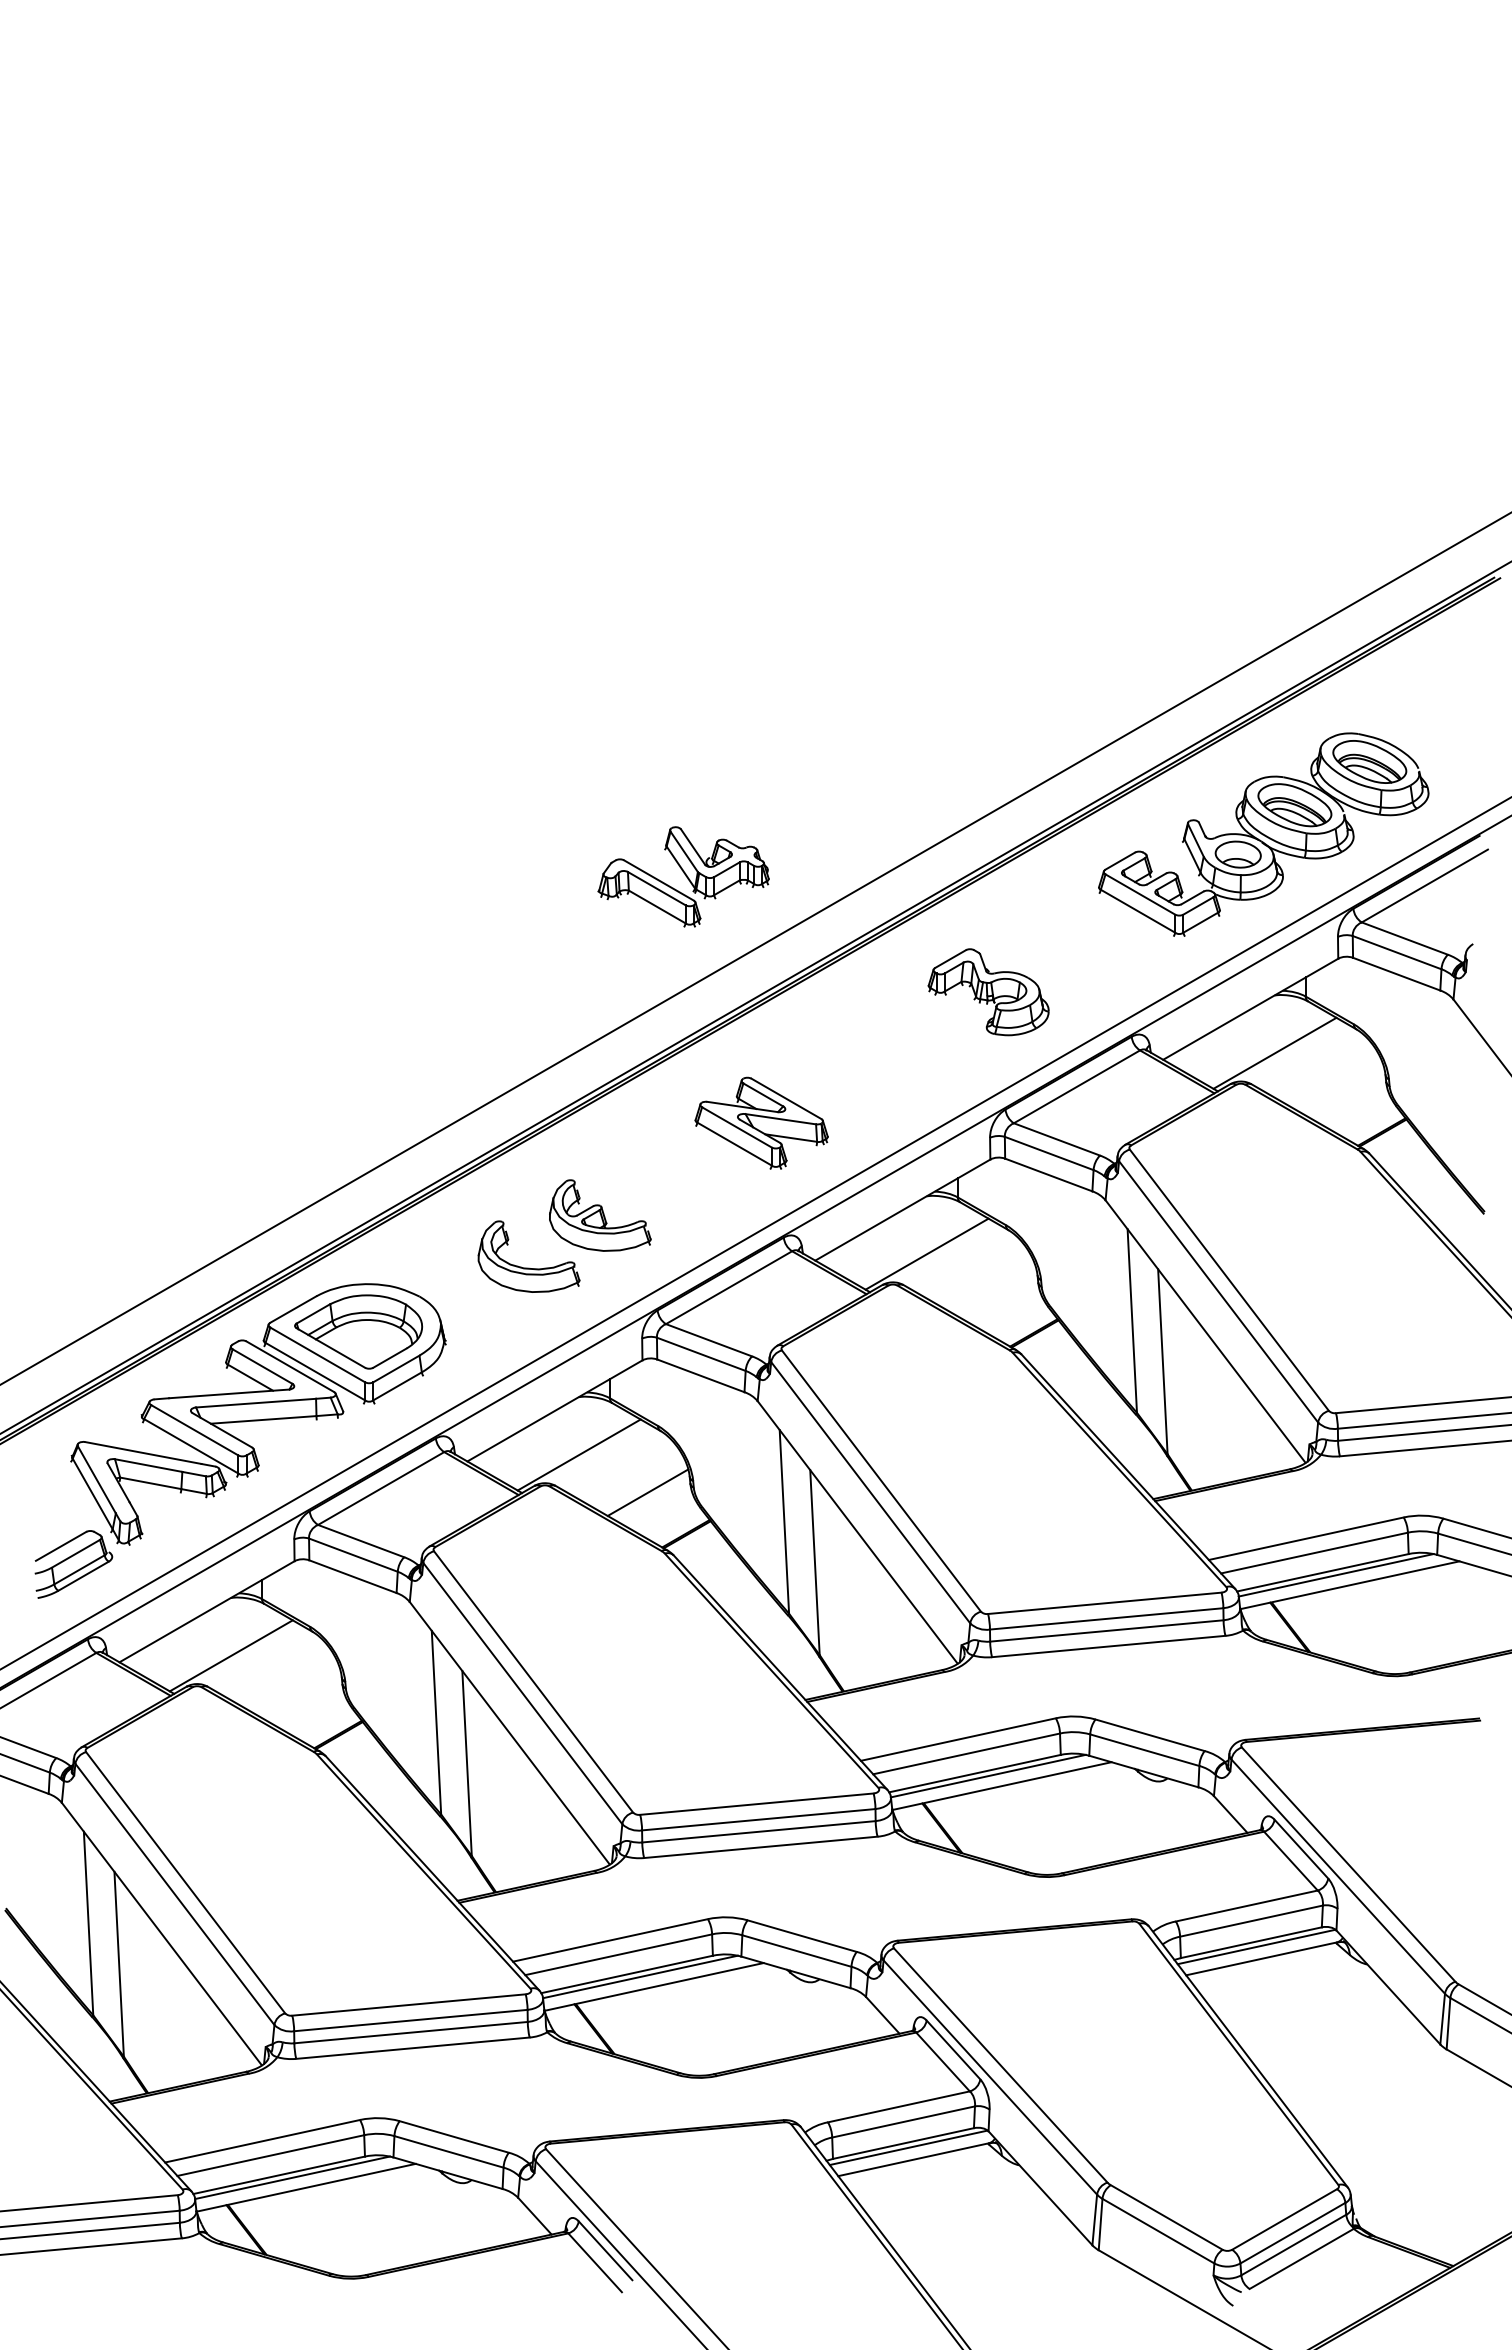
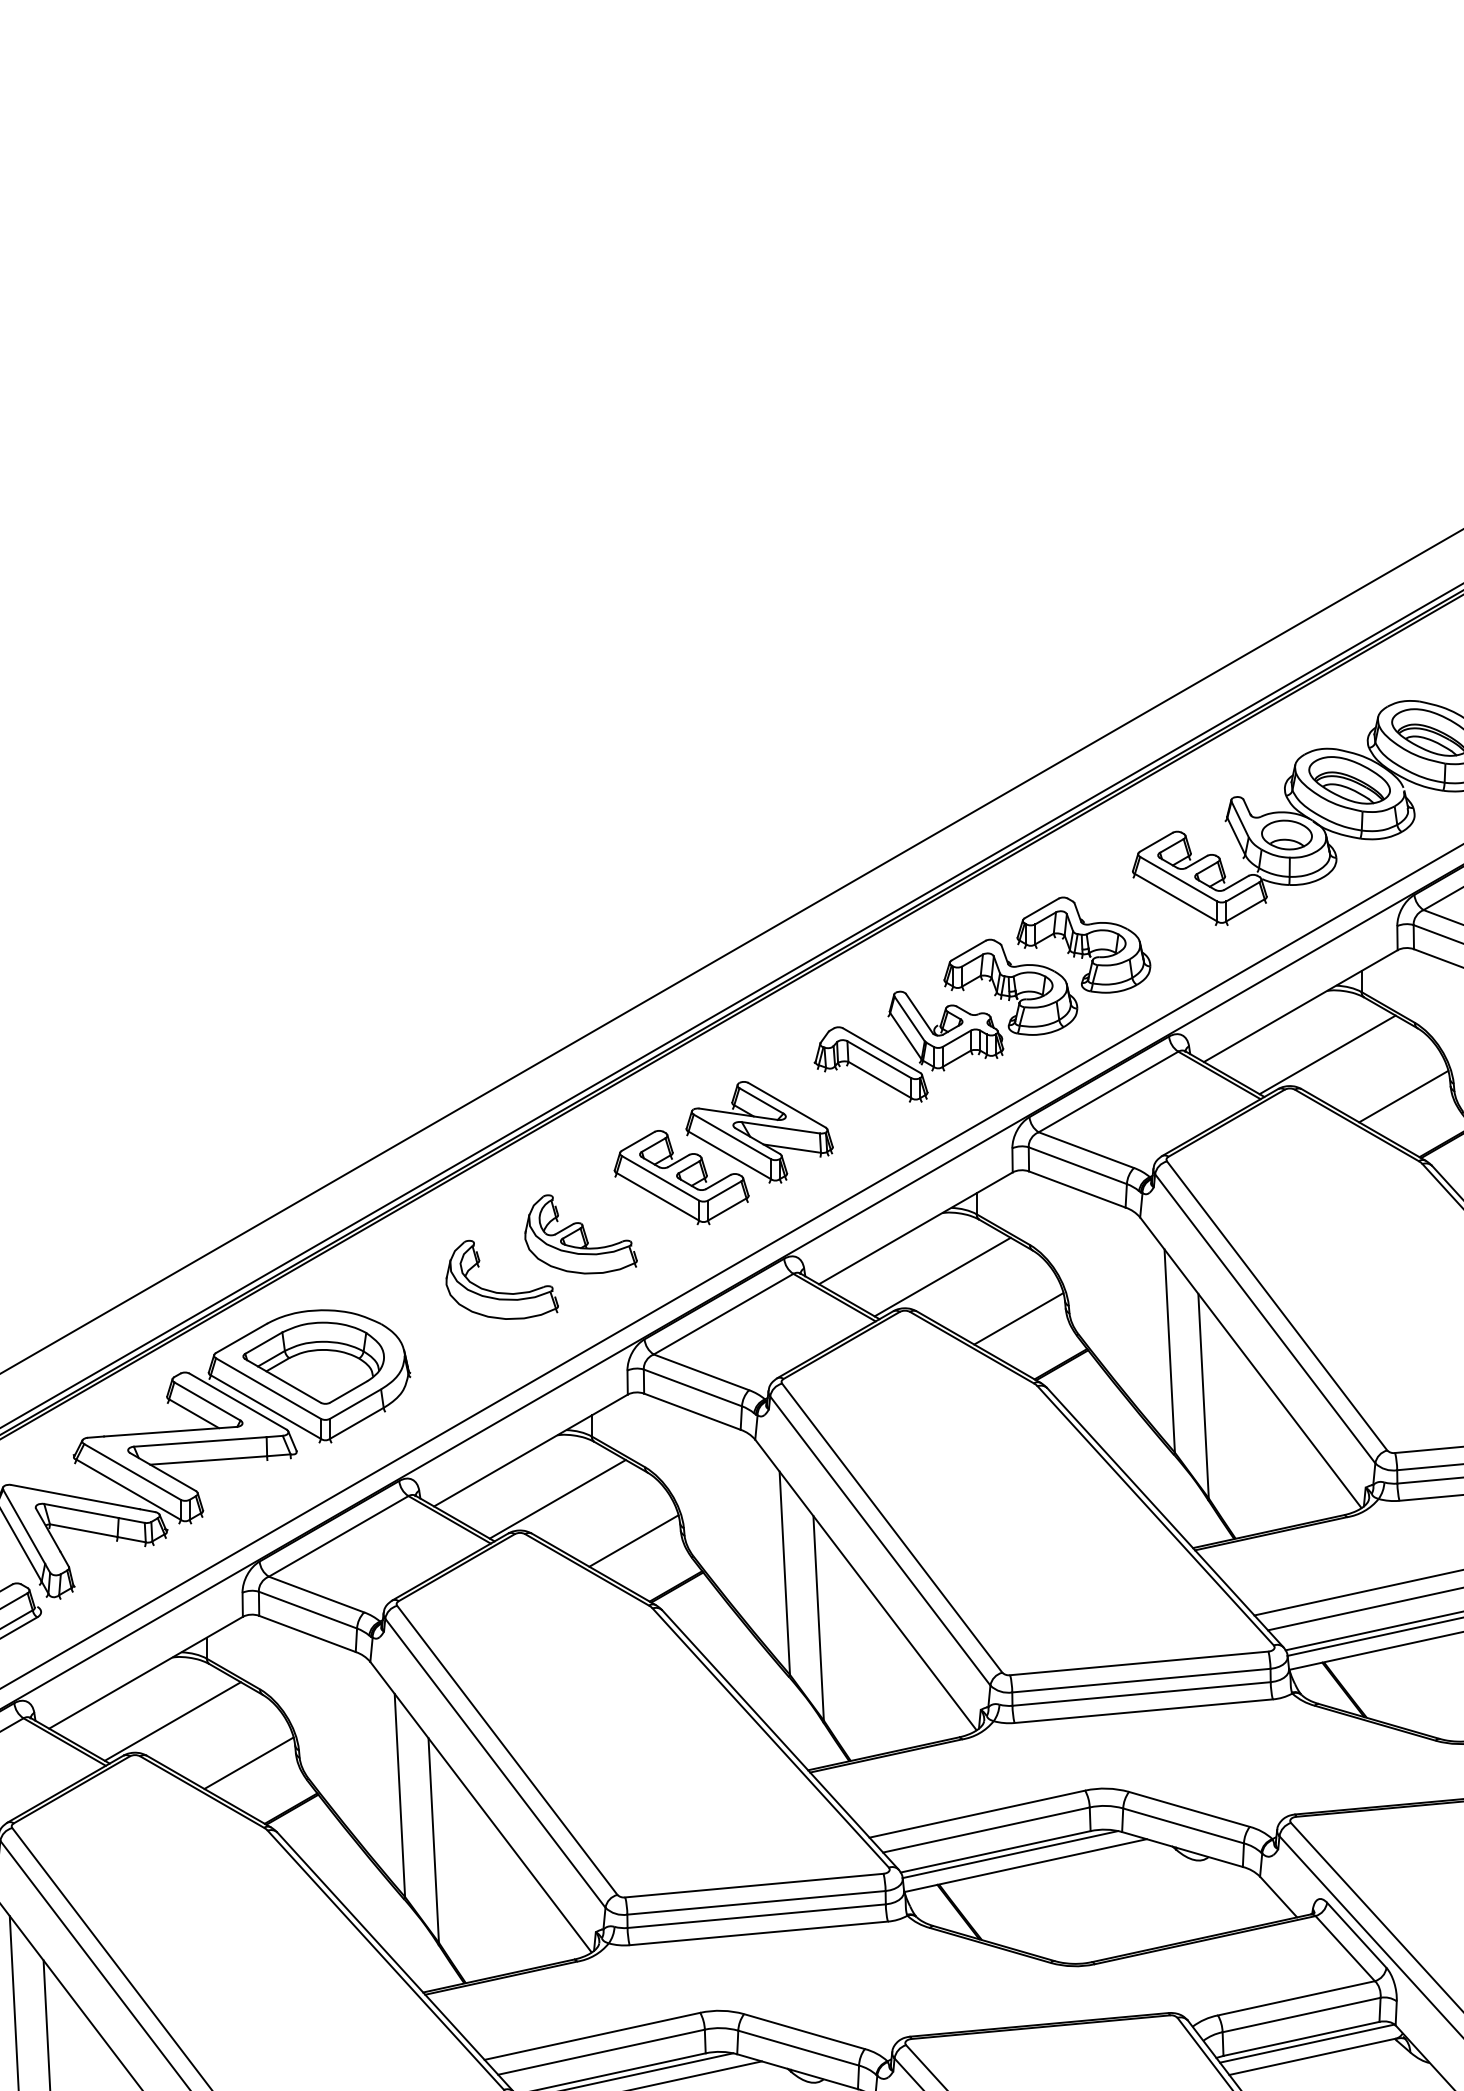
part: (683, 876) -> (908, 1046), moved
part: (1054, 954) -> (1083, 945), added
line: (1343, 1090) -> (1403, 1096), added
part: (690, 1164) -> (680, 1177), added
line: (995, 1291) -> (1018, 1318), added
line: (299, 1693) -> (248, 1763), added

